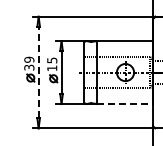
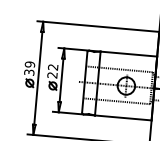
text: (52, 64) -> (53, 71), 15 -> 22
line: (38, 72) -> (38, 78), dashed -> solid
line: (125, 104) -> (123, 118), dashed -> solid

